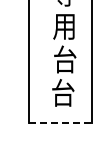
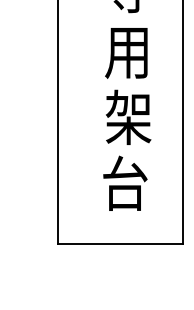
text: (64, 59) -> (127, 117), 台 -> 架
line: (60, 123) -> (119, 243), dashed -> solid

